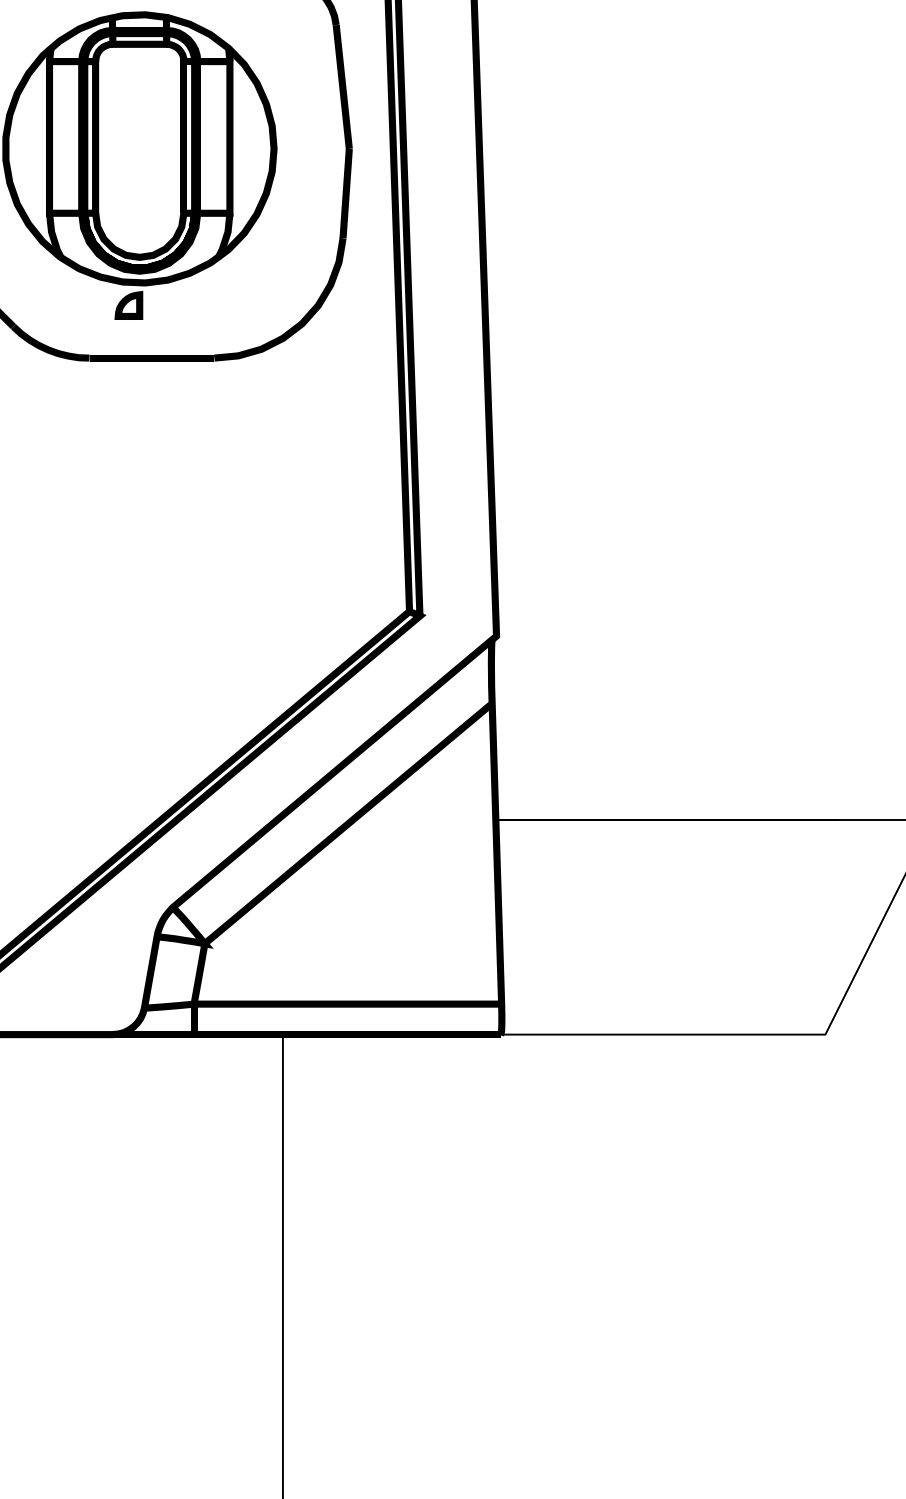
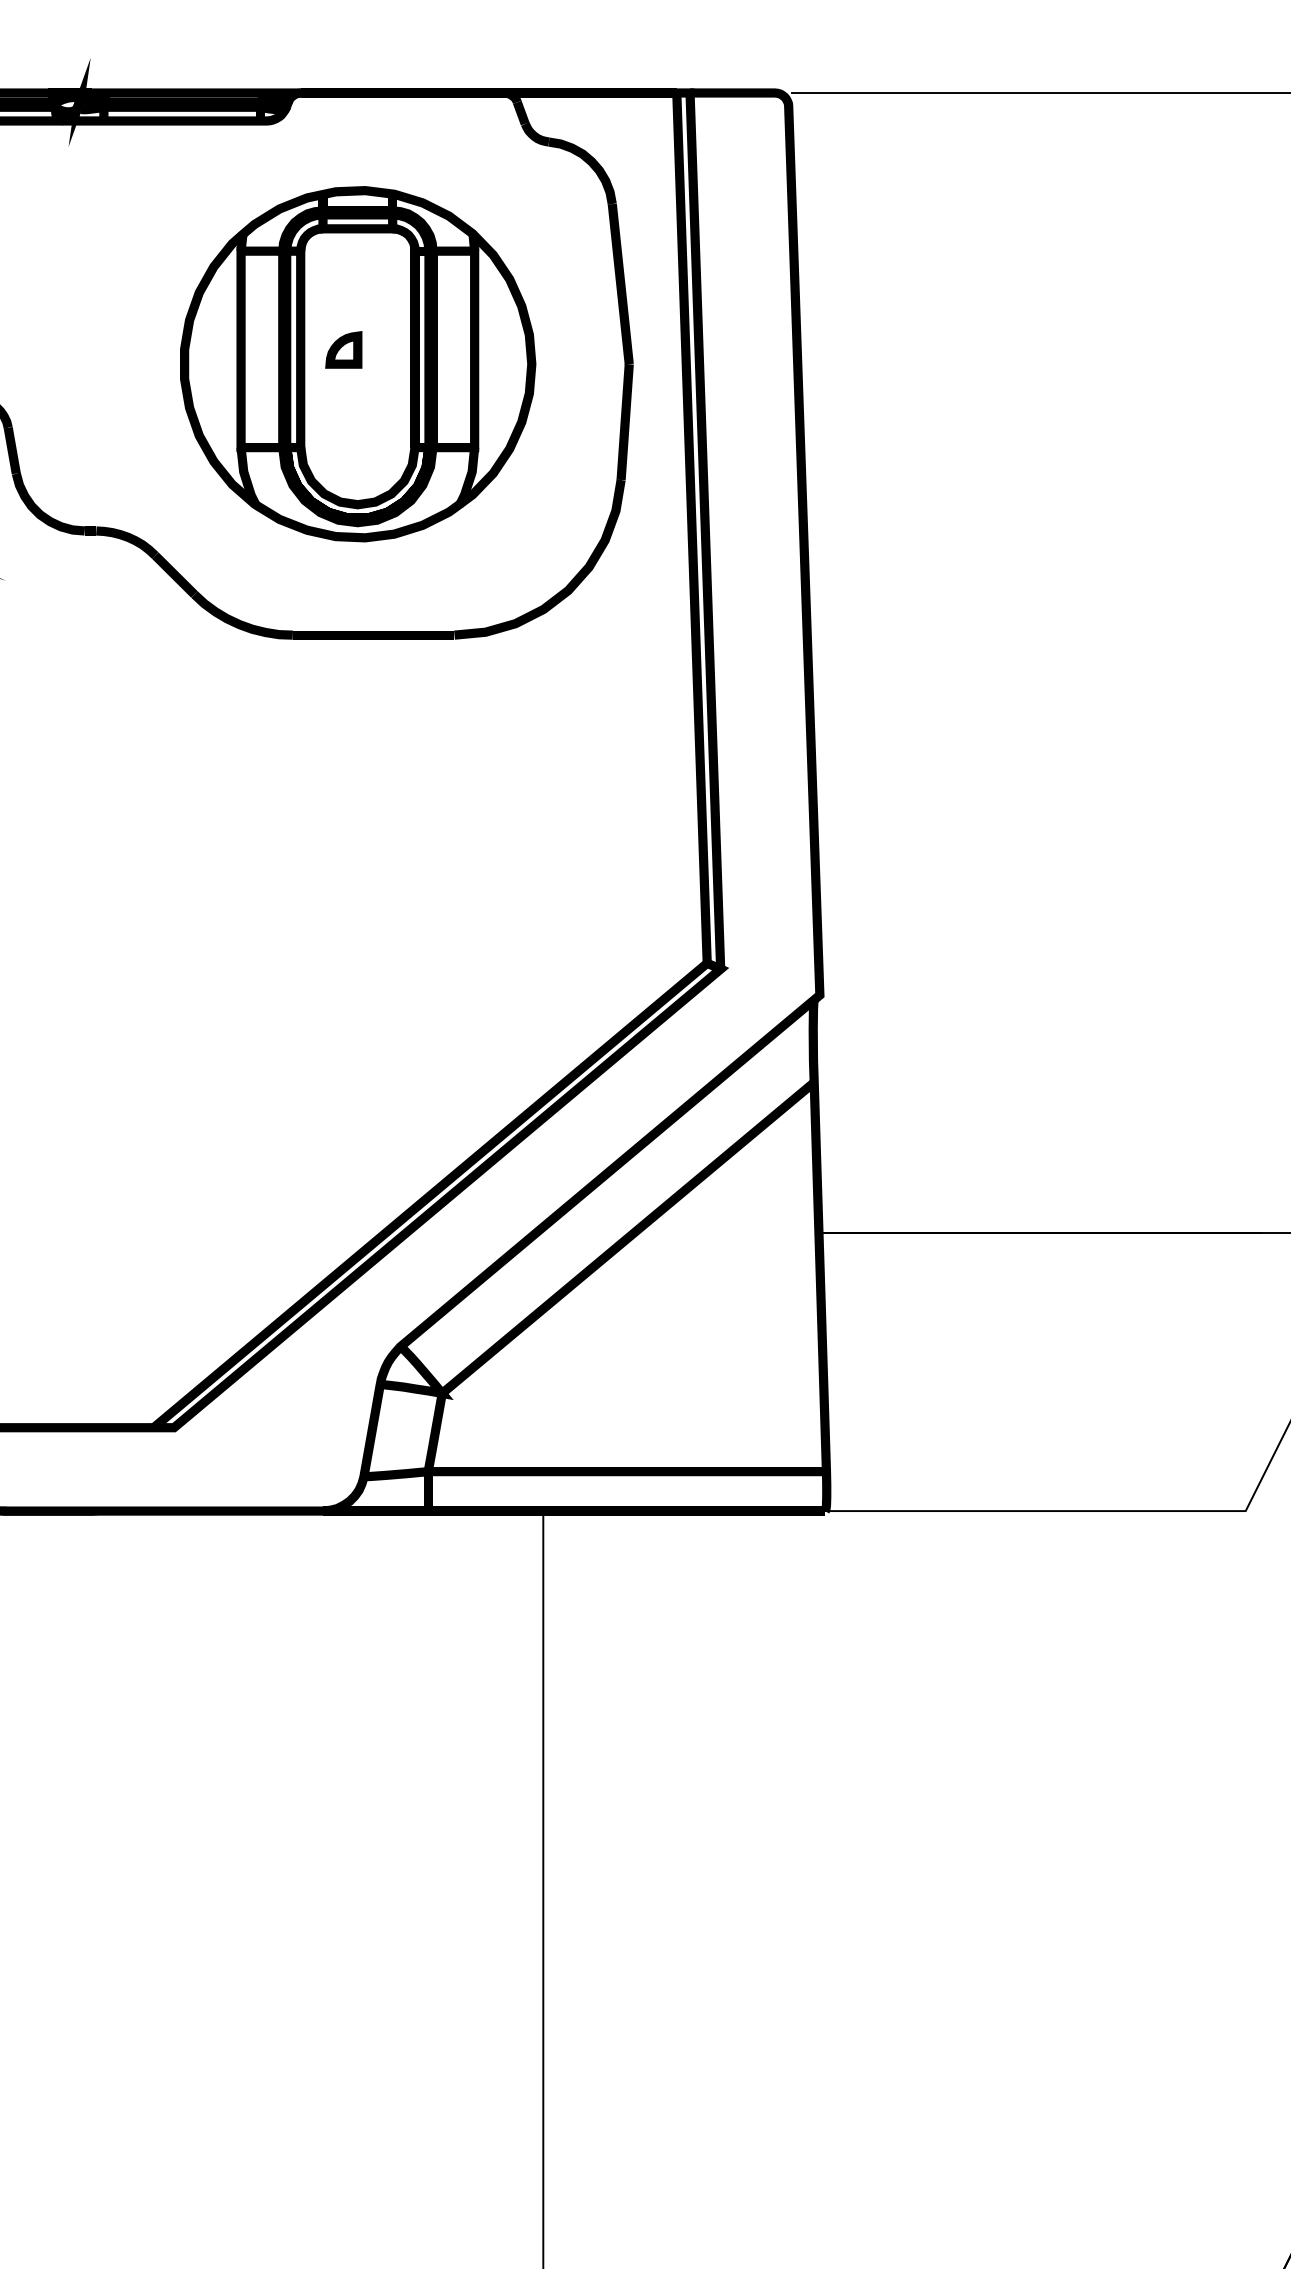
part: (128, 305) -> (343, 349), moved

